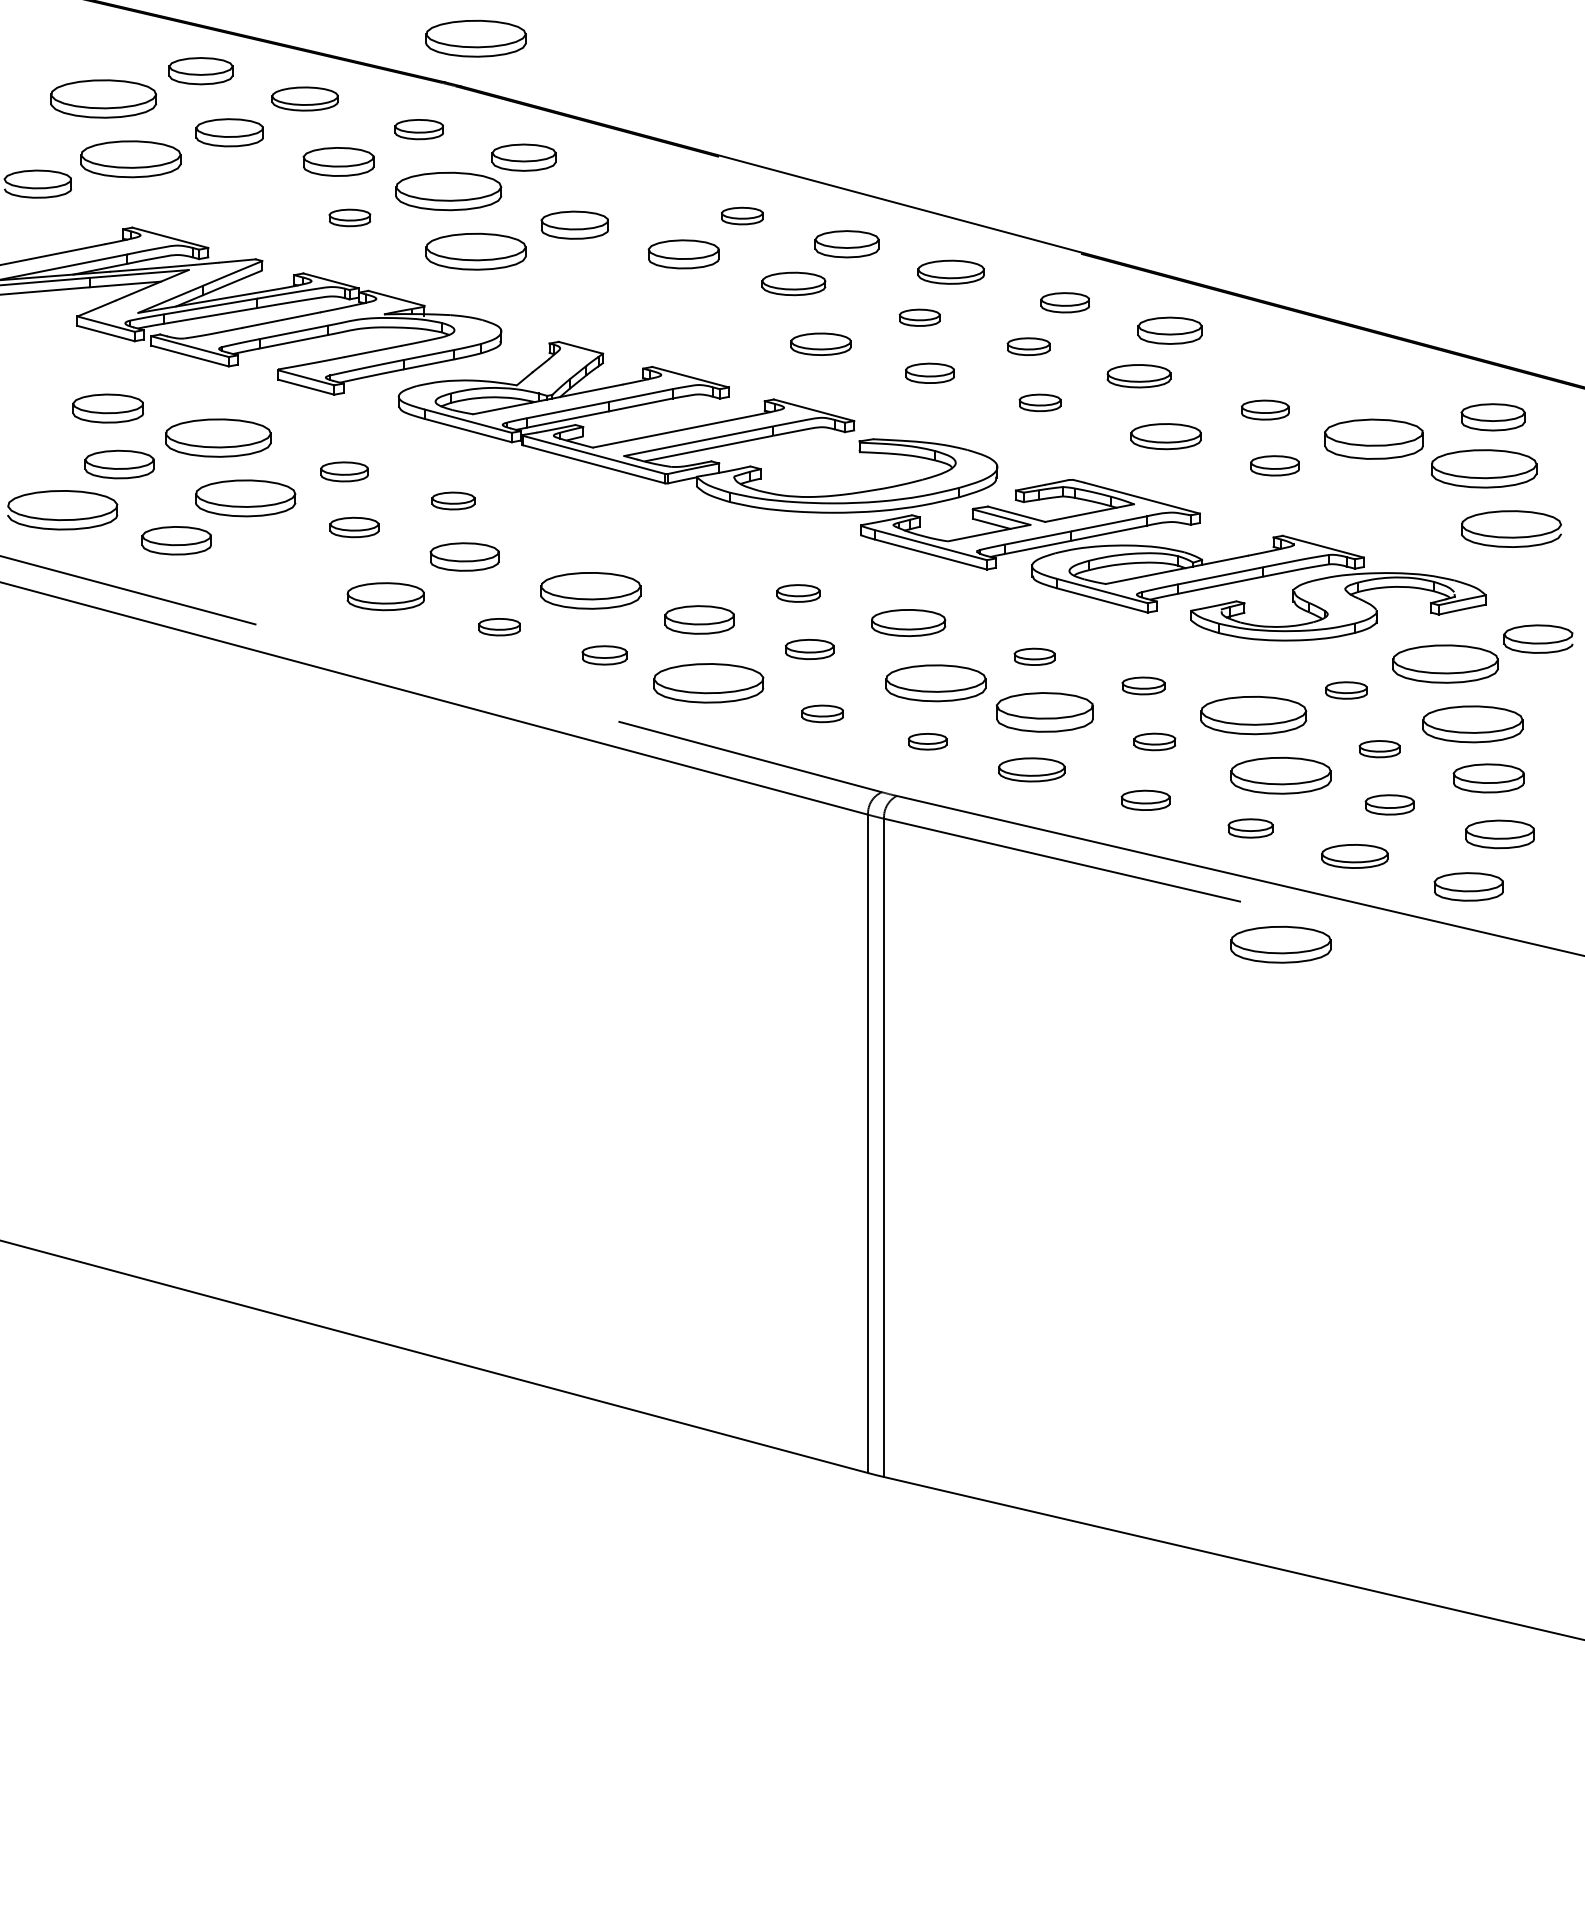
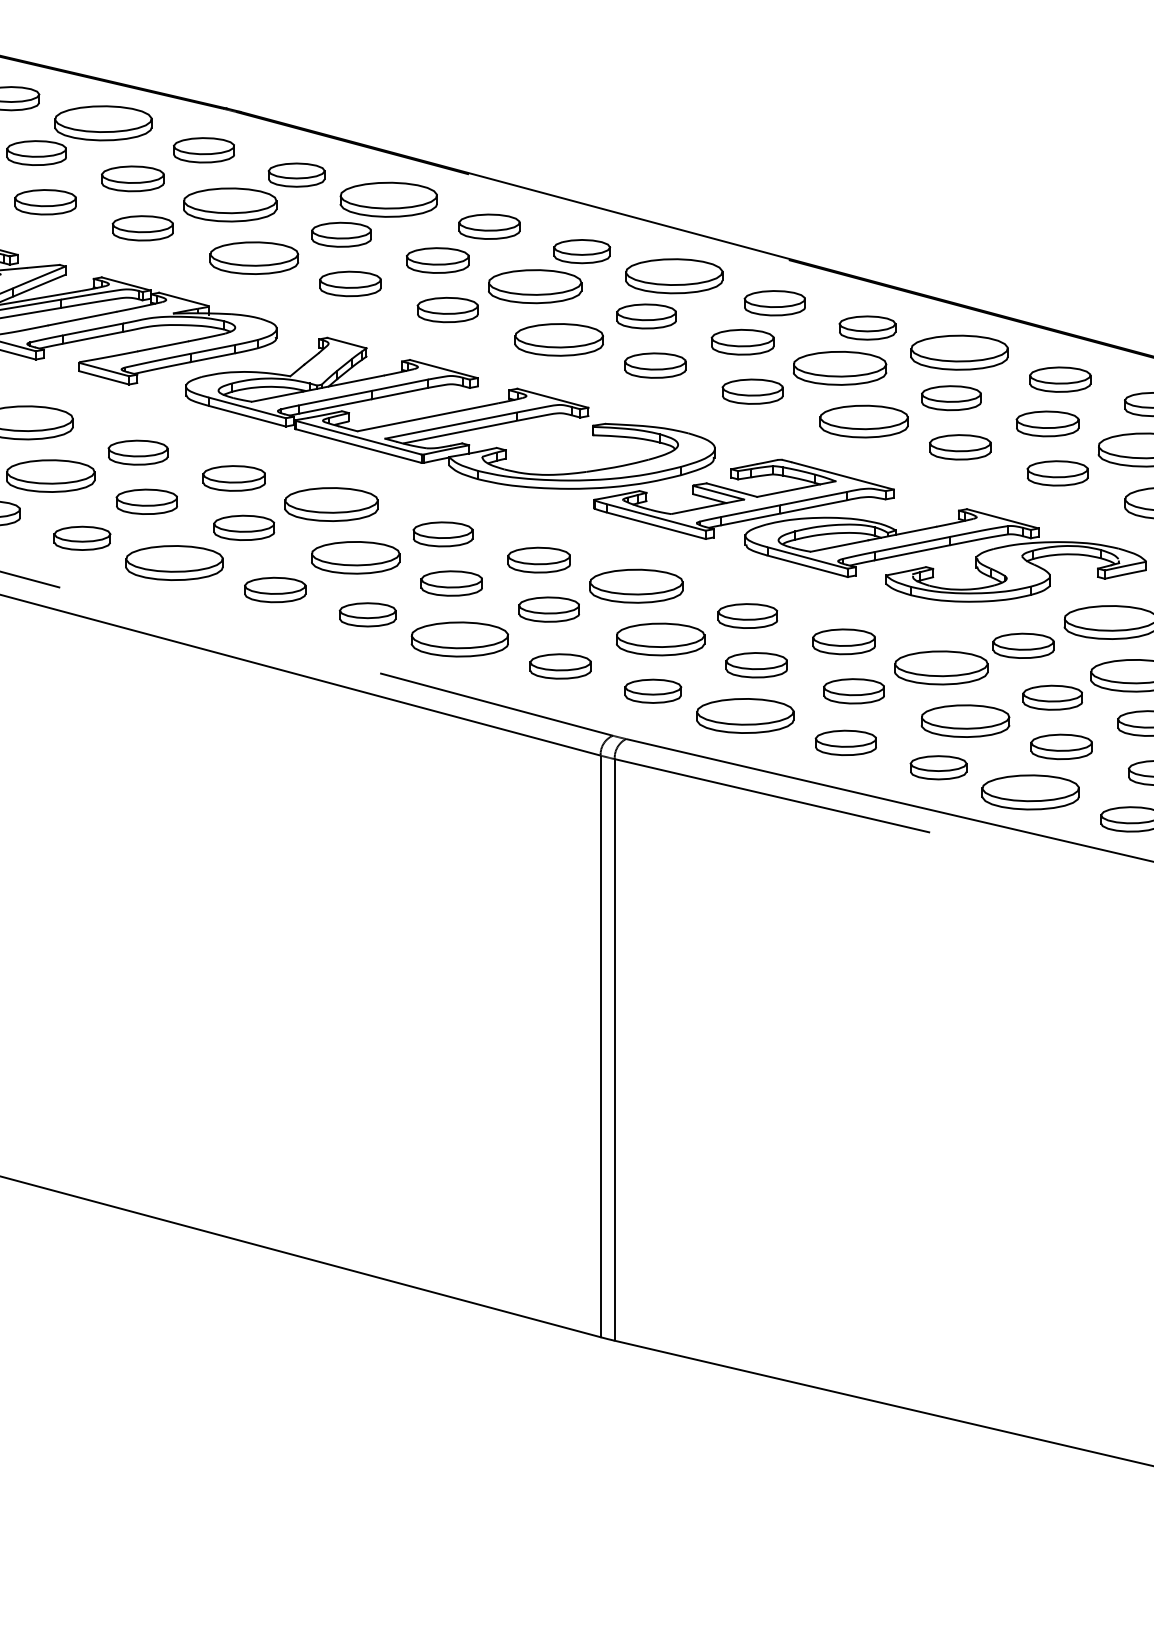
part: (475, 38) -> (253, 69), removed
part: (304, 98) -> (102, 122), size x1.67
part: (419, 129) -> (204, 150), size x1.43
part: (627, 185) -> (388, 199), added
part: (239, 188) -> (45, 202), added
part: (742, 215) -> (489, 226), size x1.67
part: (349, 217) -> (142, 227), size x1.67
part: (950, 272) -> (673, 276), size x1.67
part: (584, 280) -> (350, 283), added
part: (793, 283) -> (534, 286), size x1.67
part: (1065, 302) -> (775, 303), size x1.43
part: (694, 310) -> (447, 310), added
part: (919, 317) -> (646, 316), size x1.67
part: (820, 344) -> (558, 340), size x1.67
part: (1028, 346) -> (742, 341), size x1.67
part: (1273, 358) -> (958, 352), added
part: (929, 373) -> (654, 365), size x1.43
part: (1138, 375) -> (839, 367), size x1.67
part: (1388, 388) -> (1060, 379), added
part: (1039, 402) -> (752, 391), size x1.67
part: (1265, 409) -> (951, 397), size x1.43
part: (1165, 436) -> (863, 421), size x1.43
part: (1373, 439) -> (1047, 424), size x0.71
part: (1274, 465) -> (959, 447), size x1.43
part: (344, 471) -> (138, 452), size x1.43
part: (1385, 494) -> (1057, 472), added
part: (453, 500) -> (234, 477), size x1.67
part: (354, 527) -> (146, 501), size x1.43
part: (563, 530) -> (331, 504), added
part: (689, 563) -> (442, 533), added
part: (281, 568) -> (82, 538), added
part: (798, 593) -> (539, 560), size x1.67
part: (385, 596) -> (174, 562), size x1.43
part: (908, 622) -> (636, 585), size x1.43
part: (499, 626) -> (275, 589), size x1.67
part: (809, 649) -> (548, 609), size x1.43
part: (604, 655) -> (367, 614), size x1.43
part: (1034, 656) -> (747, 615), size x1.67
part: (1143, 685) -> (843, 641), size x1.67
part: (1346, 690) -> (1023, 645), size x1.67
part: (1044, 712) -> (756, 665), size x0.71
part: (822, 713) -> (560, 666), size x1.67
part: (927, 741) -> (653, 690), size x1.67
part: (1154, 741) -> (853, 690), size x1.67
part: (1379, 748) -> (1052, 697), size x1.67
part: (1031, 769) -> (745, 715), size x1.67
part: (1145, 800) -> (845, 743), size x1.43
part: (1389, 804) -> (1061, 746), size x1.43
part: (1250, 828) -> (938, 767), size x1.43
part: (1354, 856) -> (1030, 792), size x1.67
part: (1280, 944) -> (965, 870), removed

